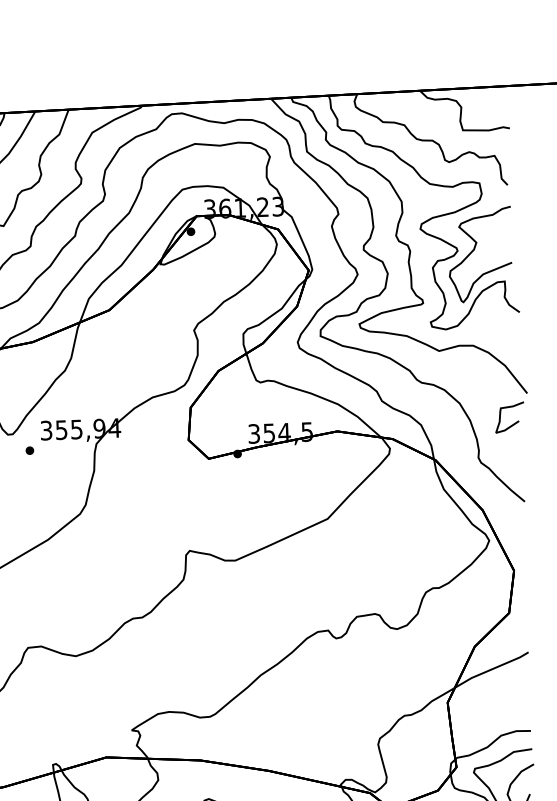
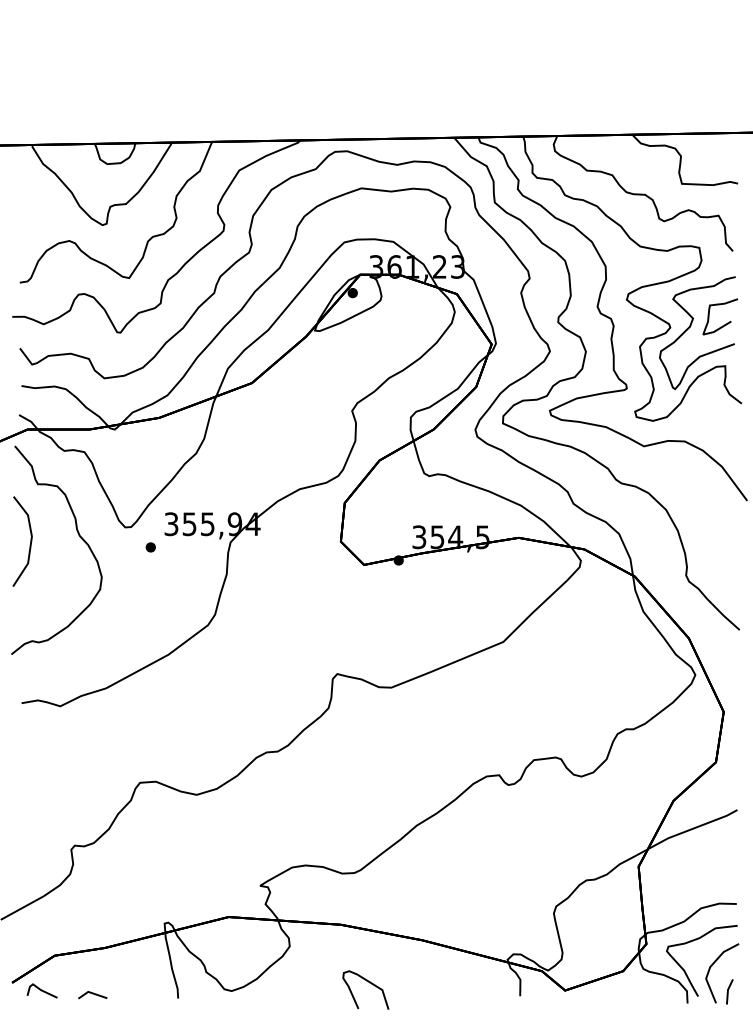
curve: (514, 422) -> (725, 323), moved

